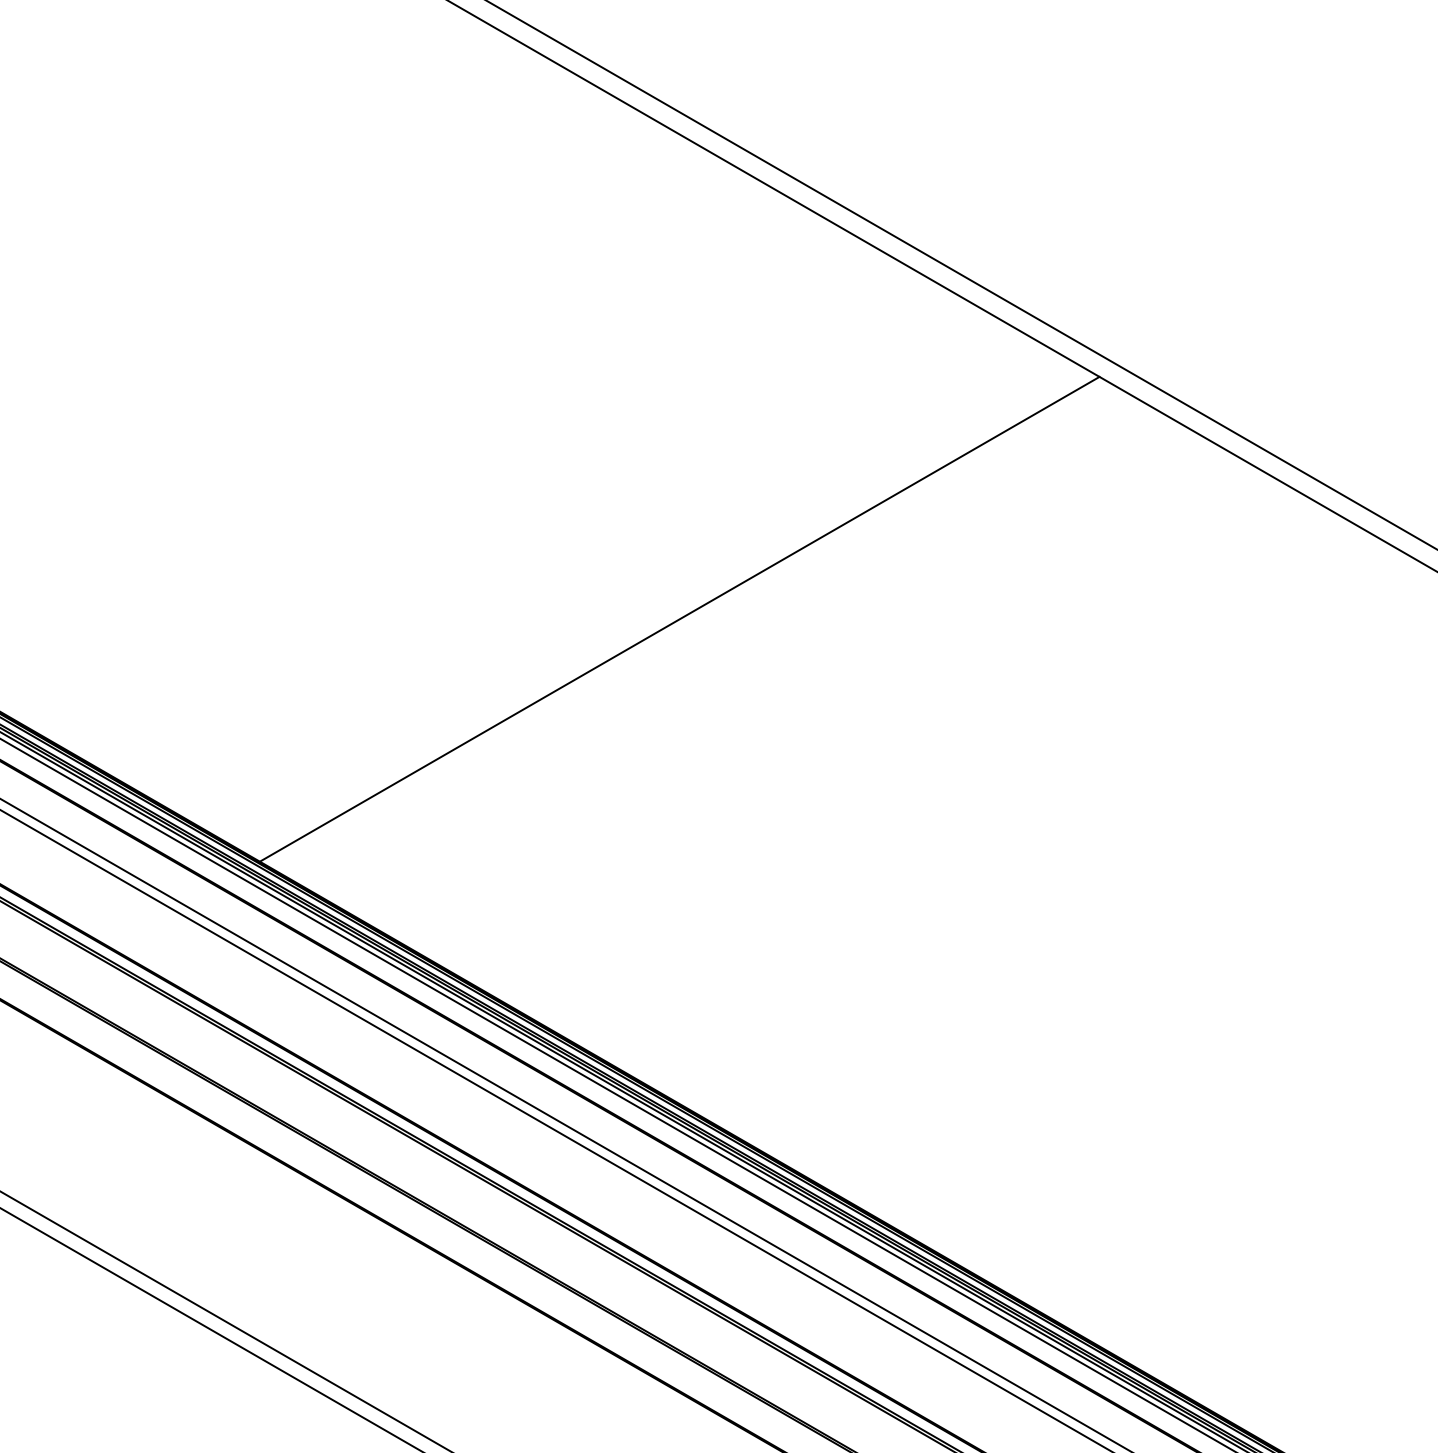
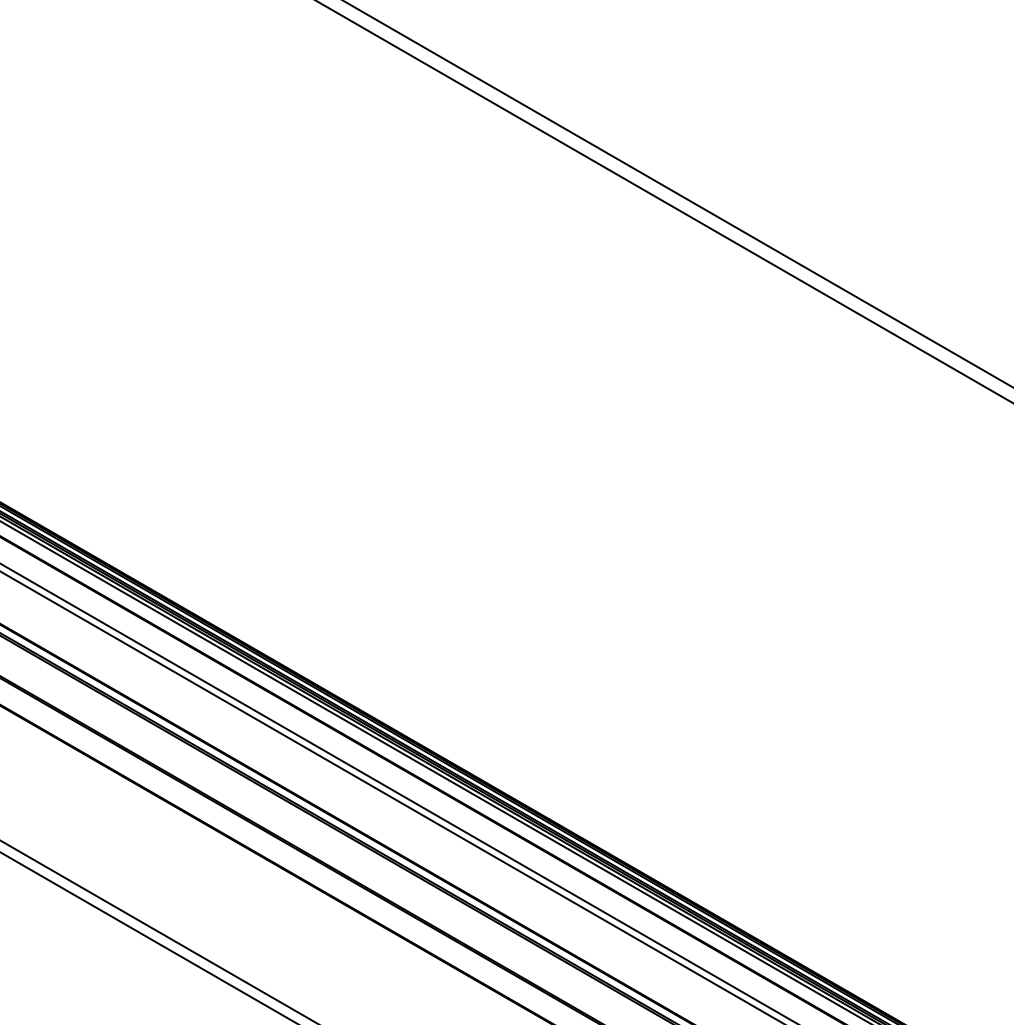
line: (680, 618) -> (479, 436), removed

